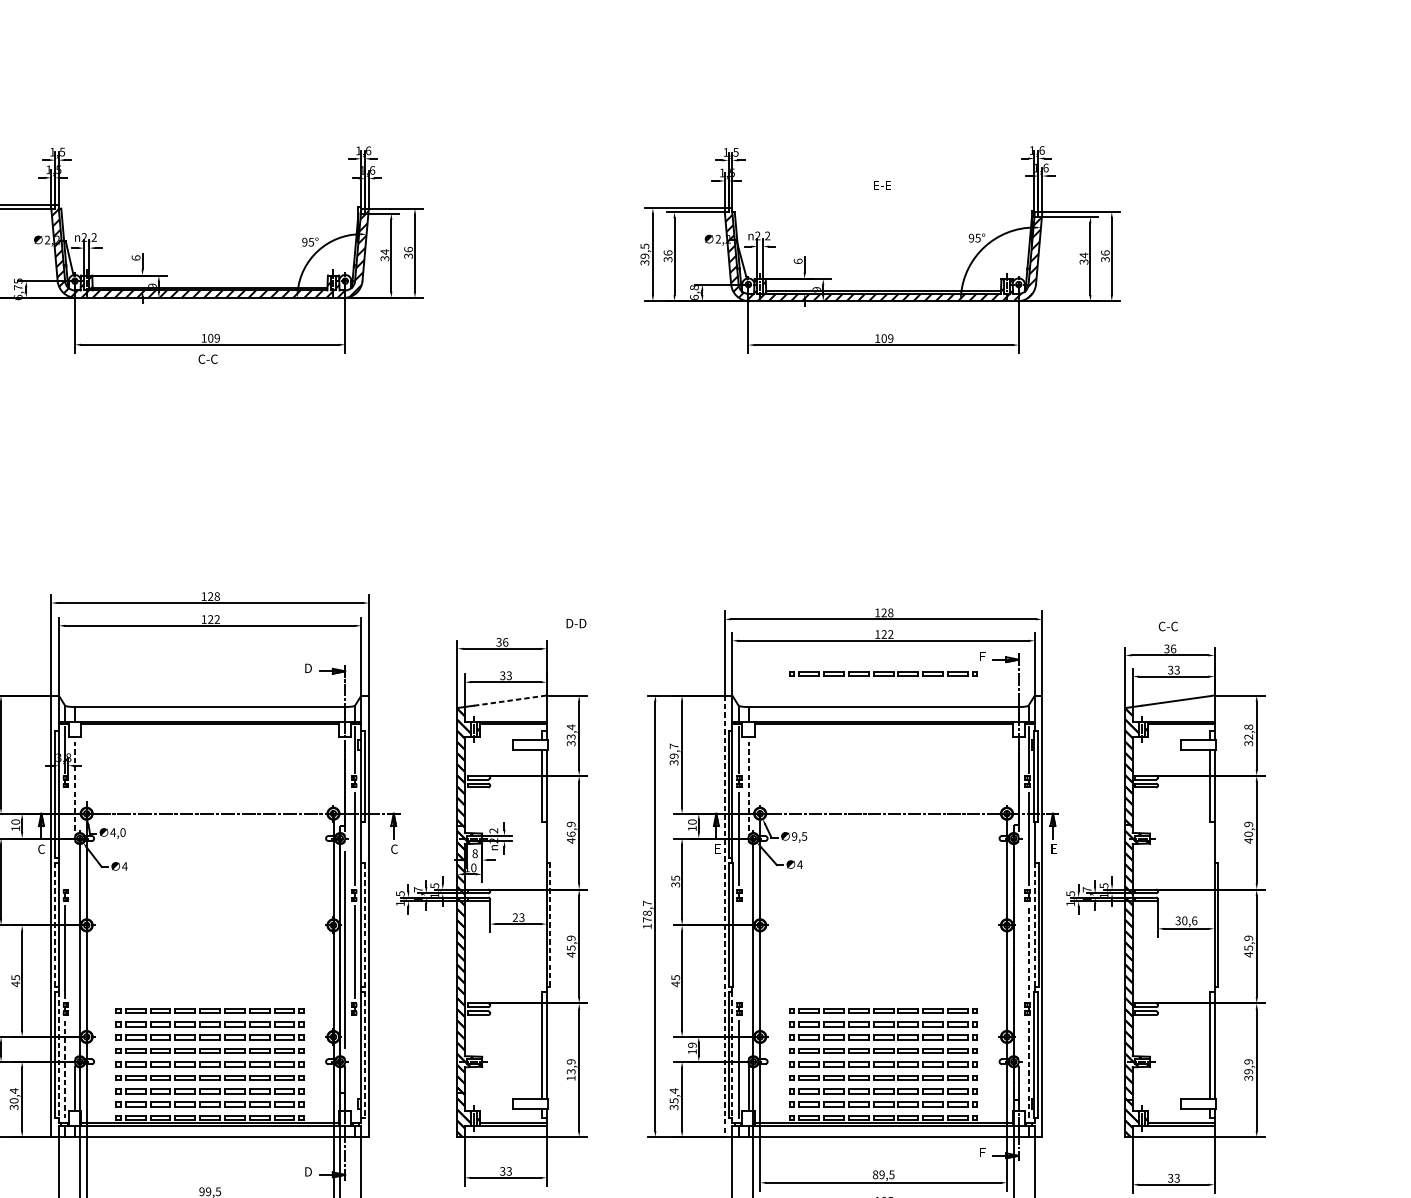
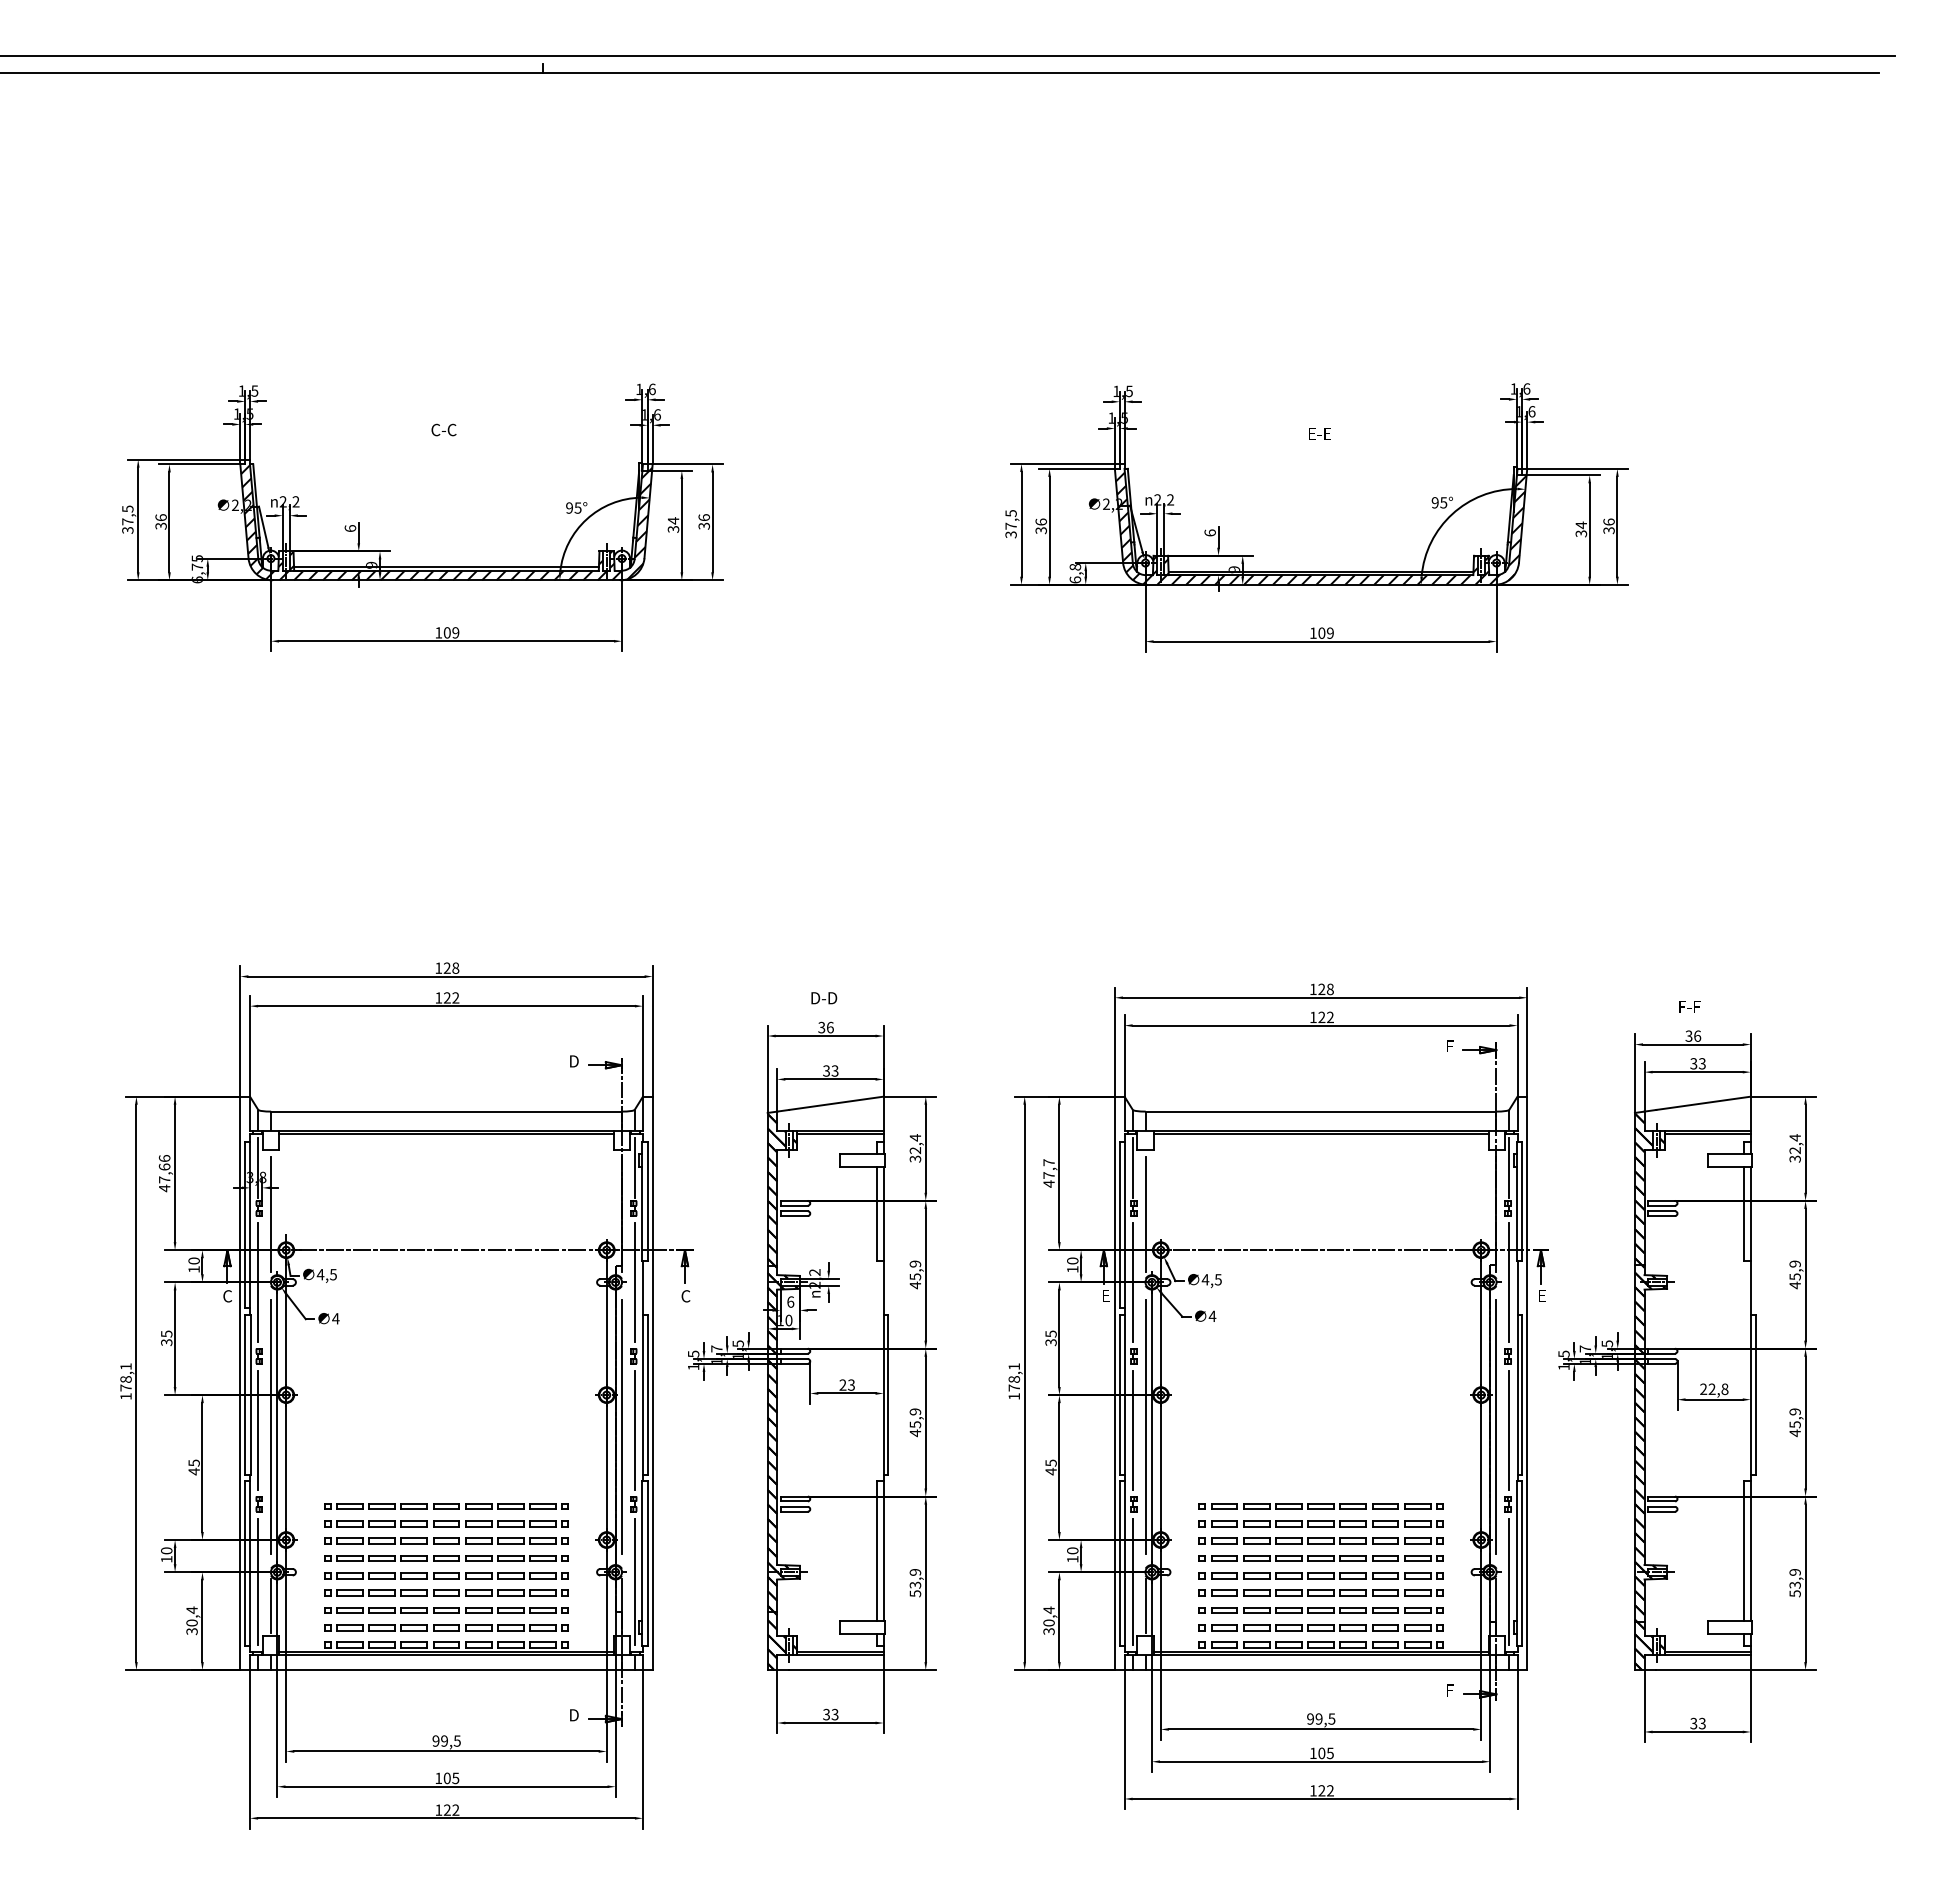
text: (644, 255) -> (1010, 525), 39,5 -> 37,5
text: (207, 358) -> (443, 429), moved
text: (576, 623) -> (824, 998), moved
text: (1168, 626) -> (1690, 1006), C-C -> F-F
part: (883, 673) -> (1320, 1068), removed
line: (510, 700) -> (836, 1103), dashed -> solid
text: (1248, 726) -> (1794, 1137), 32,8 -> 32,4
text: (571, 736) -> (915, 1150), 33,4 -> 32,4
text: (673, 759) -> (1048, 1179), 39,7 -> 47,7
line: (75, 786) -> (271, 1214), dashed -> solid
line: (748, 786) -> (1145, 1214), dashed -> solid
text: (123, 832) -> (333, 1274), 4,0 -> 4,5
text: (571, 834) -> (915, 1276), 46,9 -> 45,9
text: (1248, 834) -> (1794, 1276), 40,9 -> 45,9
text: (794, 836) -> (1205, 1279), 9,5 -> 4,5
line: (65, 838) -> (258, 1282), added
text: (475, 853) -> (790, 1301), 8 -> 6
text: (646, 903) -> (1013, 1366), 178,7 -> 178,1
line: (724, 916) -> (1114, 1383), dashed -> solid
text: (1186, 921) -> (1714, 1389), 30,6 -> 22,8
line: (55, 924) -> (245, 1394), dashed -> solid
line: (550, 924) -> (888, 1394), dashed -> solid
line: (1034, 924) -> (1517, 1394), dashed -> solid
line: (364, 925) -> (647, 1395), dashed -> solid
line: (75, 950) -> (271, 1427), added
line: (748, 950) -> (1145, 1427), added
line: (1018, 950) -> (1496, 1427), added
line: (738, 951) -> (1132, 1429), added
line: (1028, 952) -> (1509, 1430), dashed -> solid
text: (692, 1045) -> (1072, 1550), 19 -> 10
line: (59, 1055) -> (250, 1564), dashed -> solid
line: (364, 1055) -> (647, 1564), dashed -> solid
line: (732, 1055) -> (1124, 1564), dashed -> solid
line: (354, 1068) -> (634, 1581), added
line: (1028, 1068) -> (1509, 1581), dashed -> solid
line: (65, 1069) -> (258, 1582), dashed -> solid
text: (1248, 1074) -> (1794, 1588), 39,9 -> 53,9
text: (571, 1078) -> (915, 1593), 13,9 -> 53,9
text: (673, 1100) -> (1048, 1622), 35,4 -> 30,4
text: (875, 1174) -> (1310, 1718), 89,5 -> 99,5

